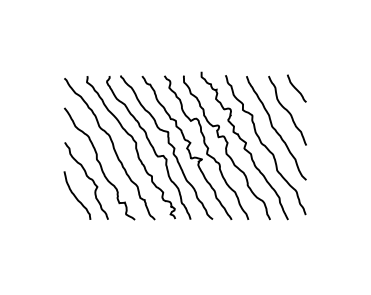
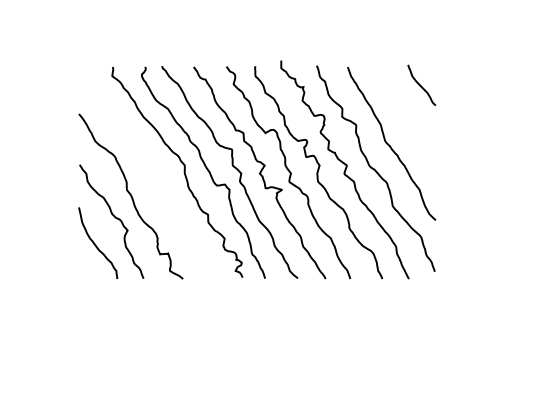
curve: (287, 110) -> (407, 117), removed
curve: (112, 147) -> (149, 172), removed

